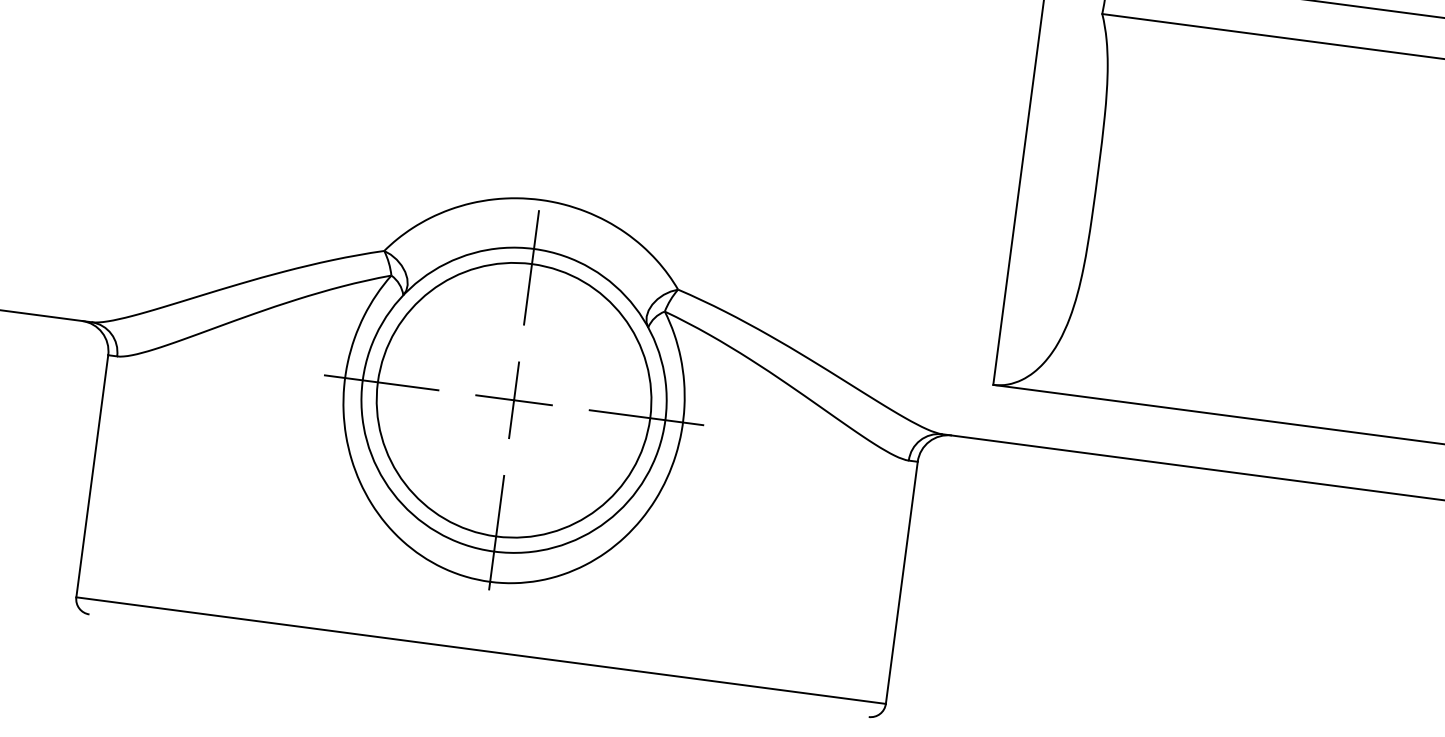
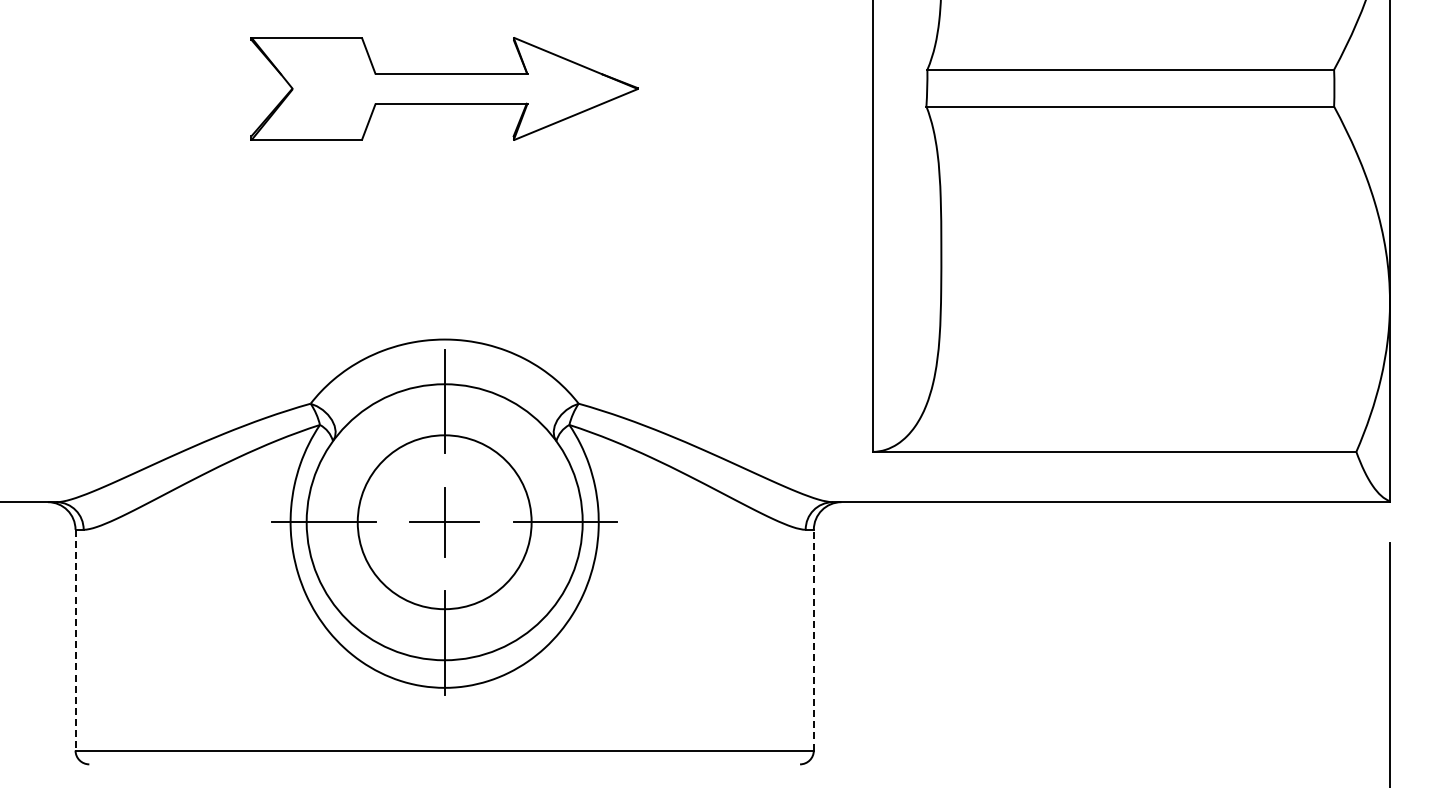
circle: (513, 400) -> (444, 522), size x0.7
line: (92, 476) -> (75, 640), solid -> dashed
line: (901, 582) -> (813, 639), solid -> dashed

